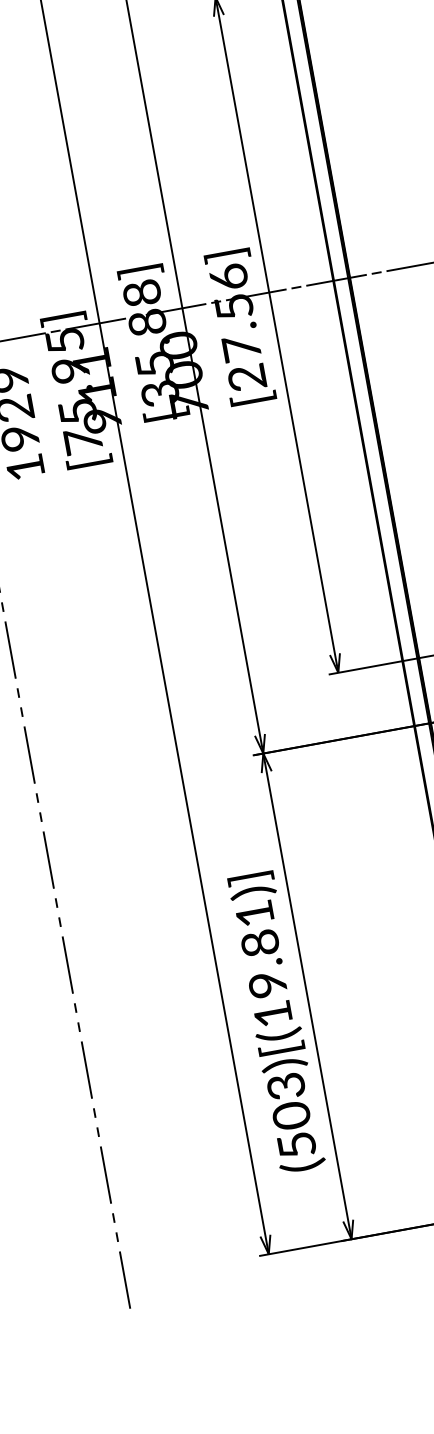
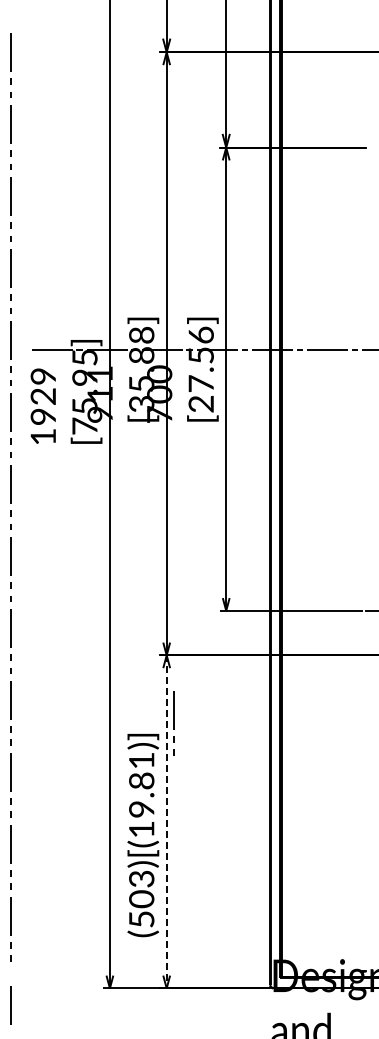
line: (291, 851) -> (173, 723), added
line: (307, 995) -> (166, 821), solid -> dashed
line: (123, 1280) -> (10, 1005), moved

